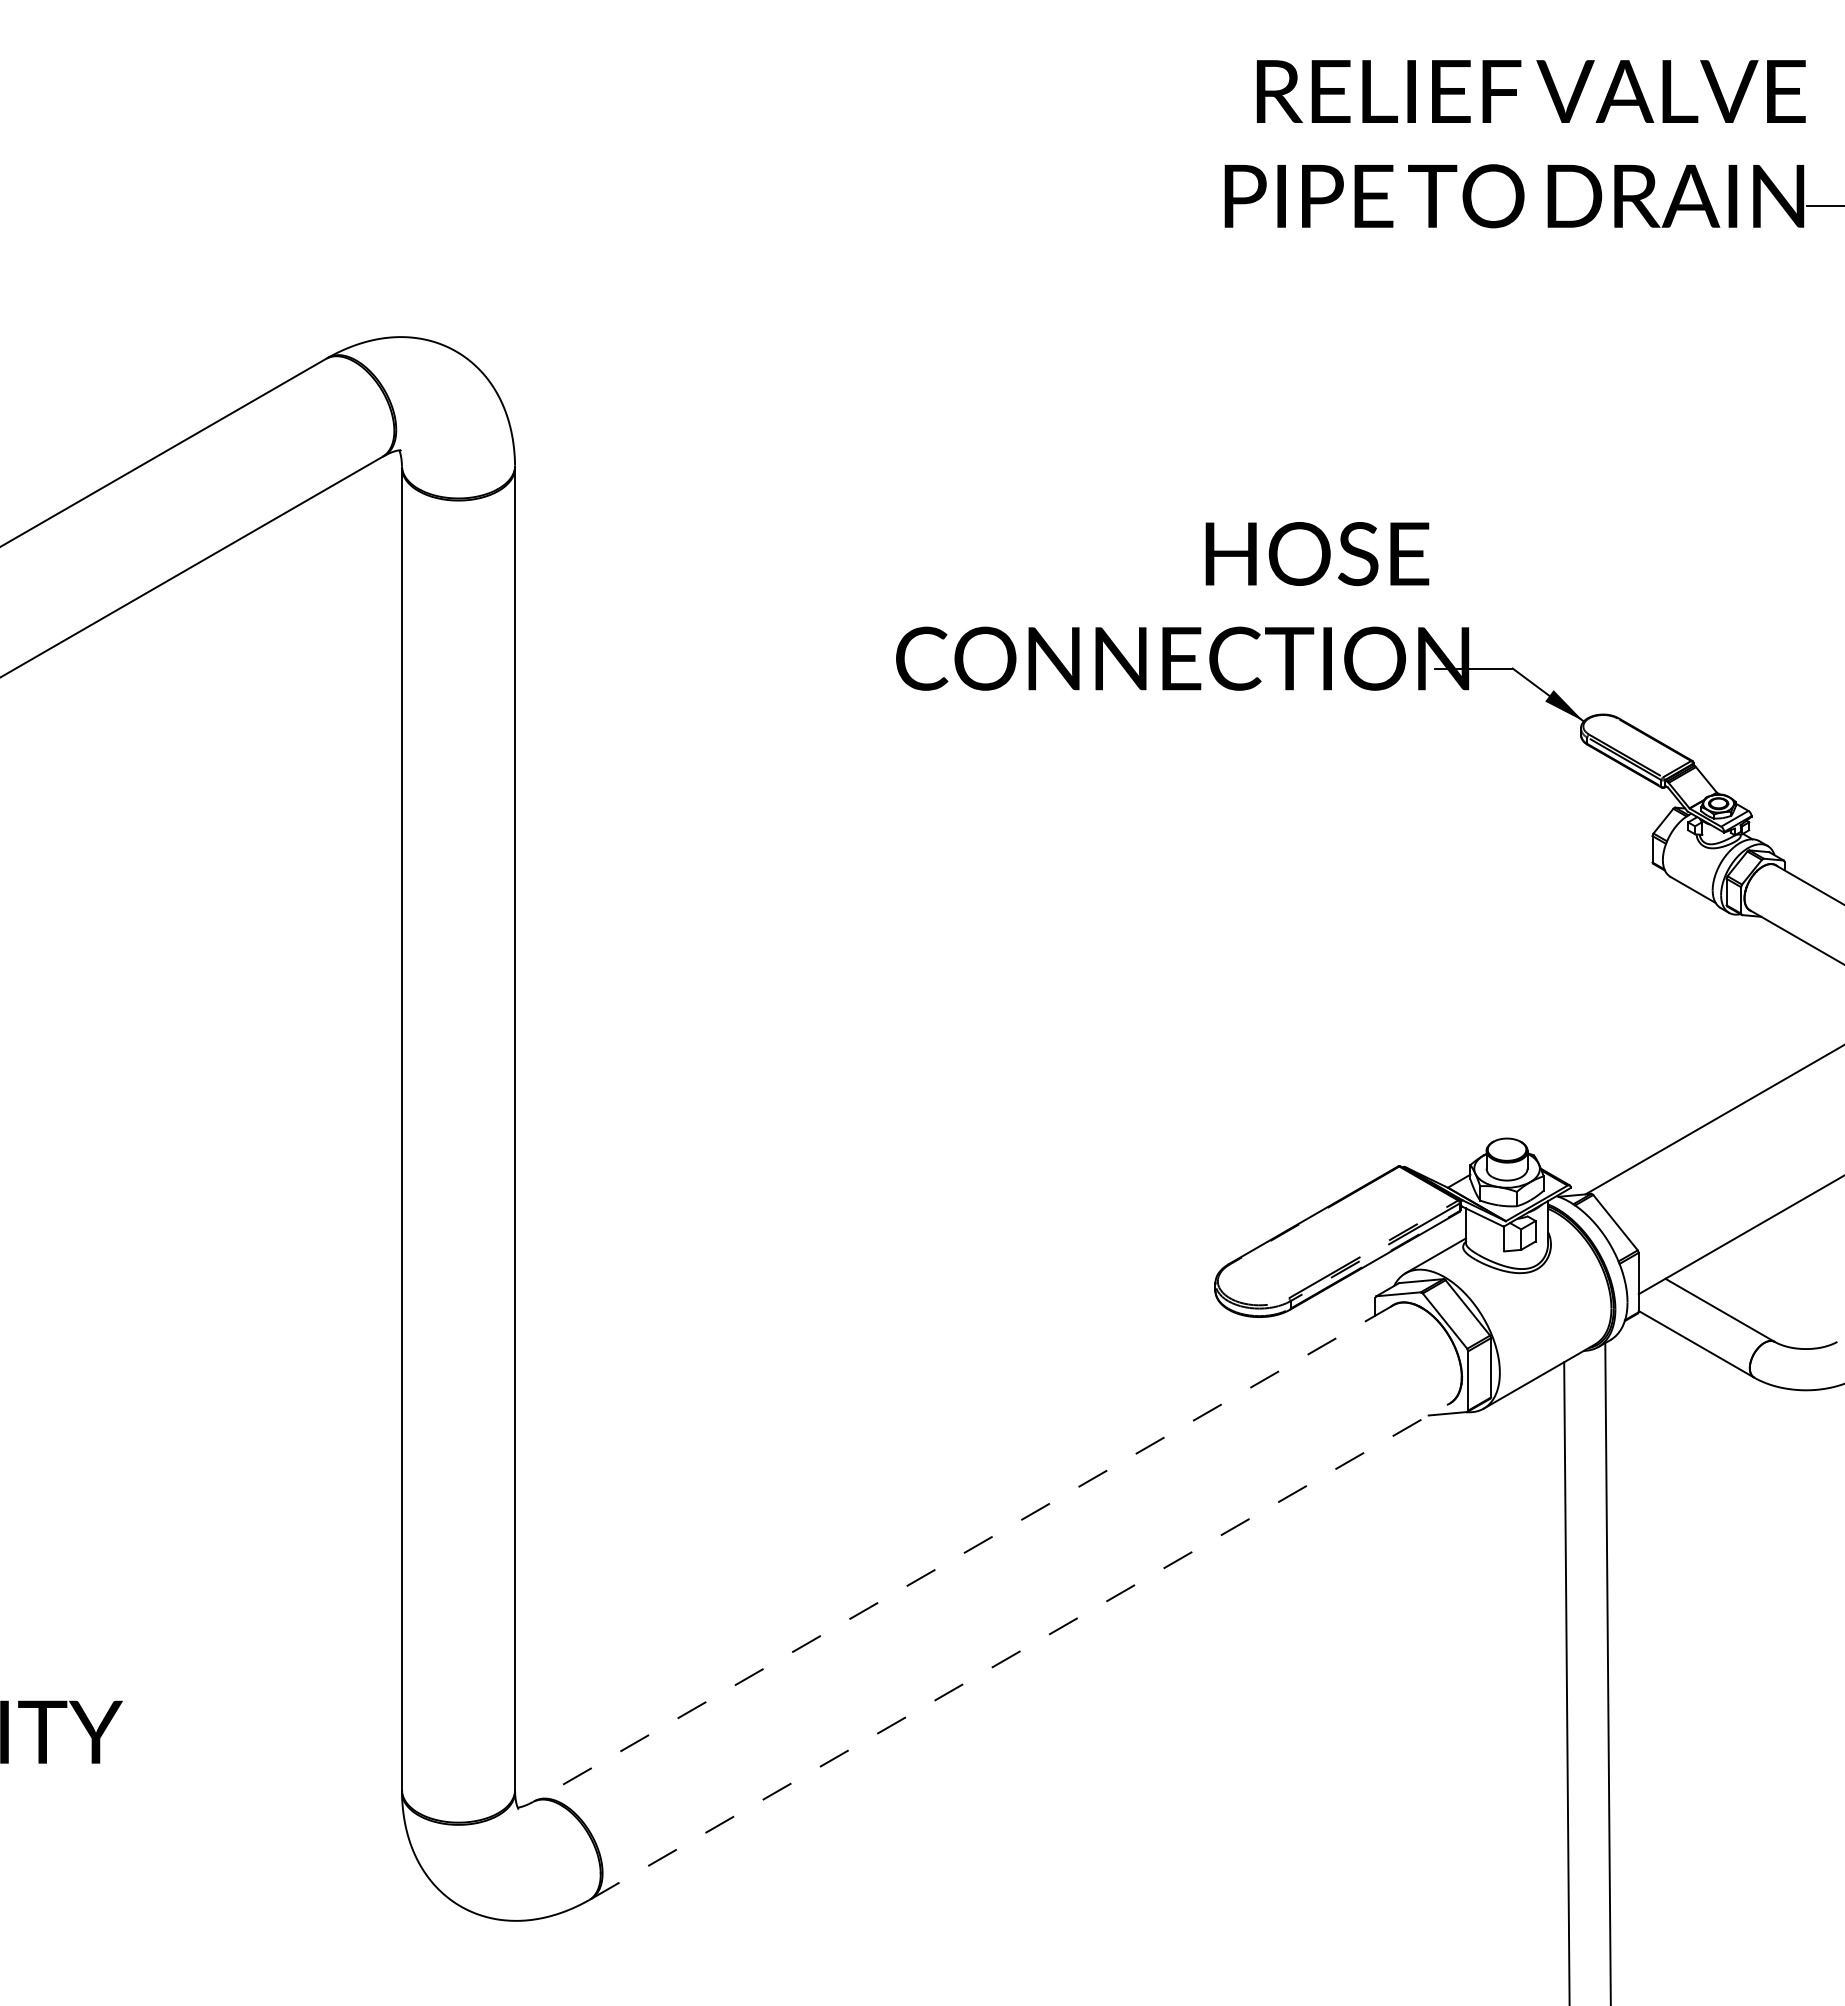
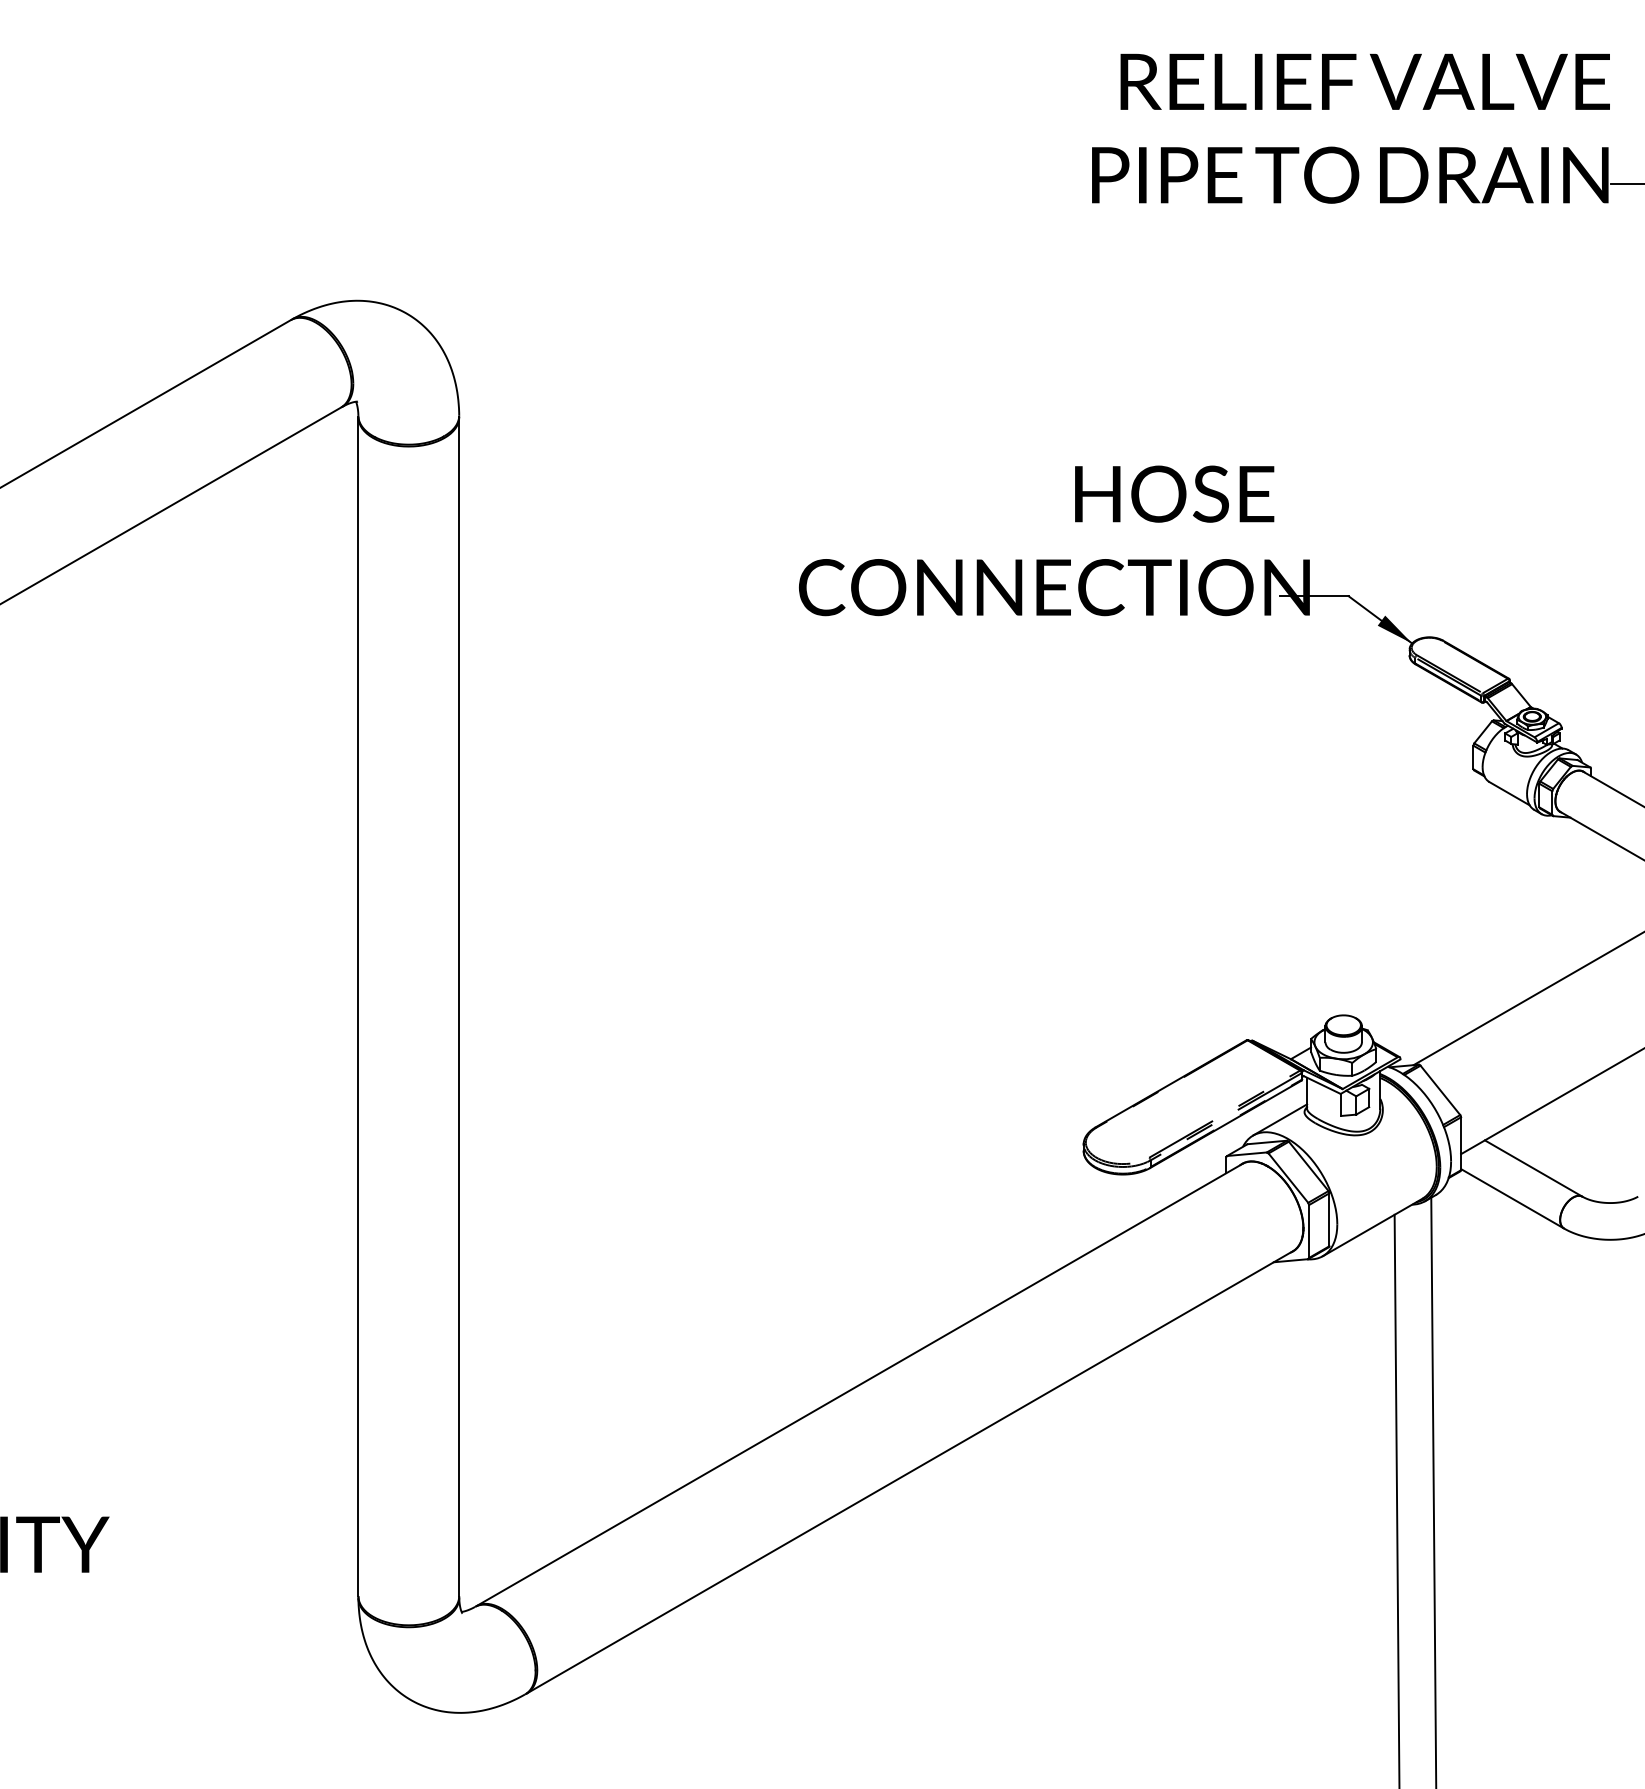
line: (963, 1553) -> (859, 1385), dashed -> solid
line: (1020, 1650) -> (909, 1471), dashed -> solid

